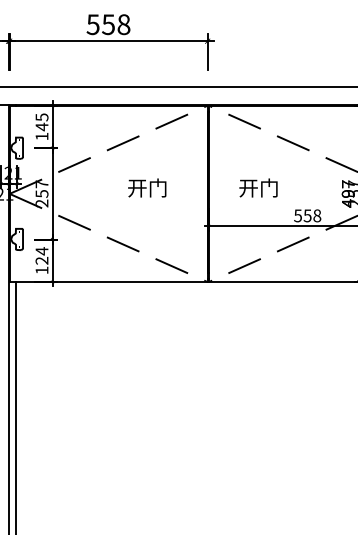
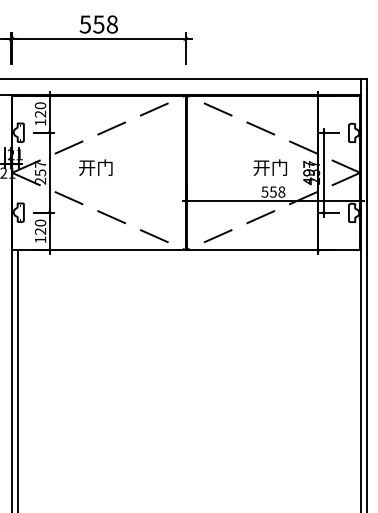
text: (41, 121) -> (40, 109), 145 -> 120
text: (146, 187) -> (95, 167), moved
text: (257, 187) -> (269, 167), moved
text: (41, 250) -> (40, 222), 124 -> 120

